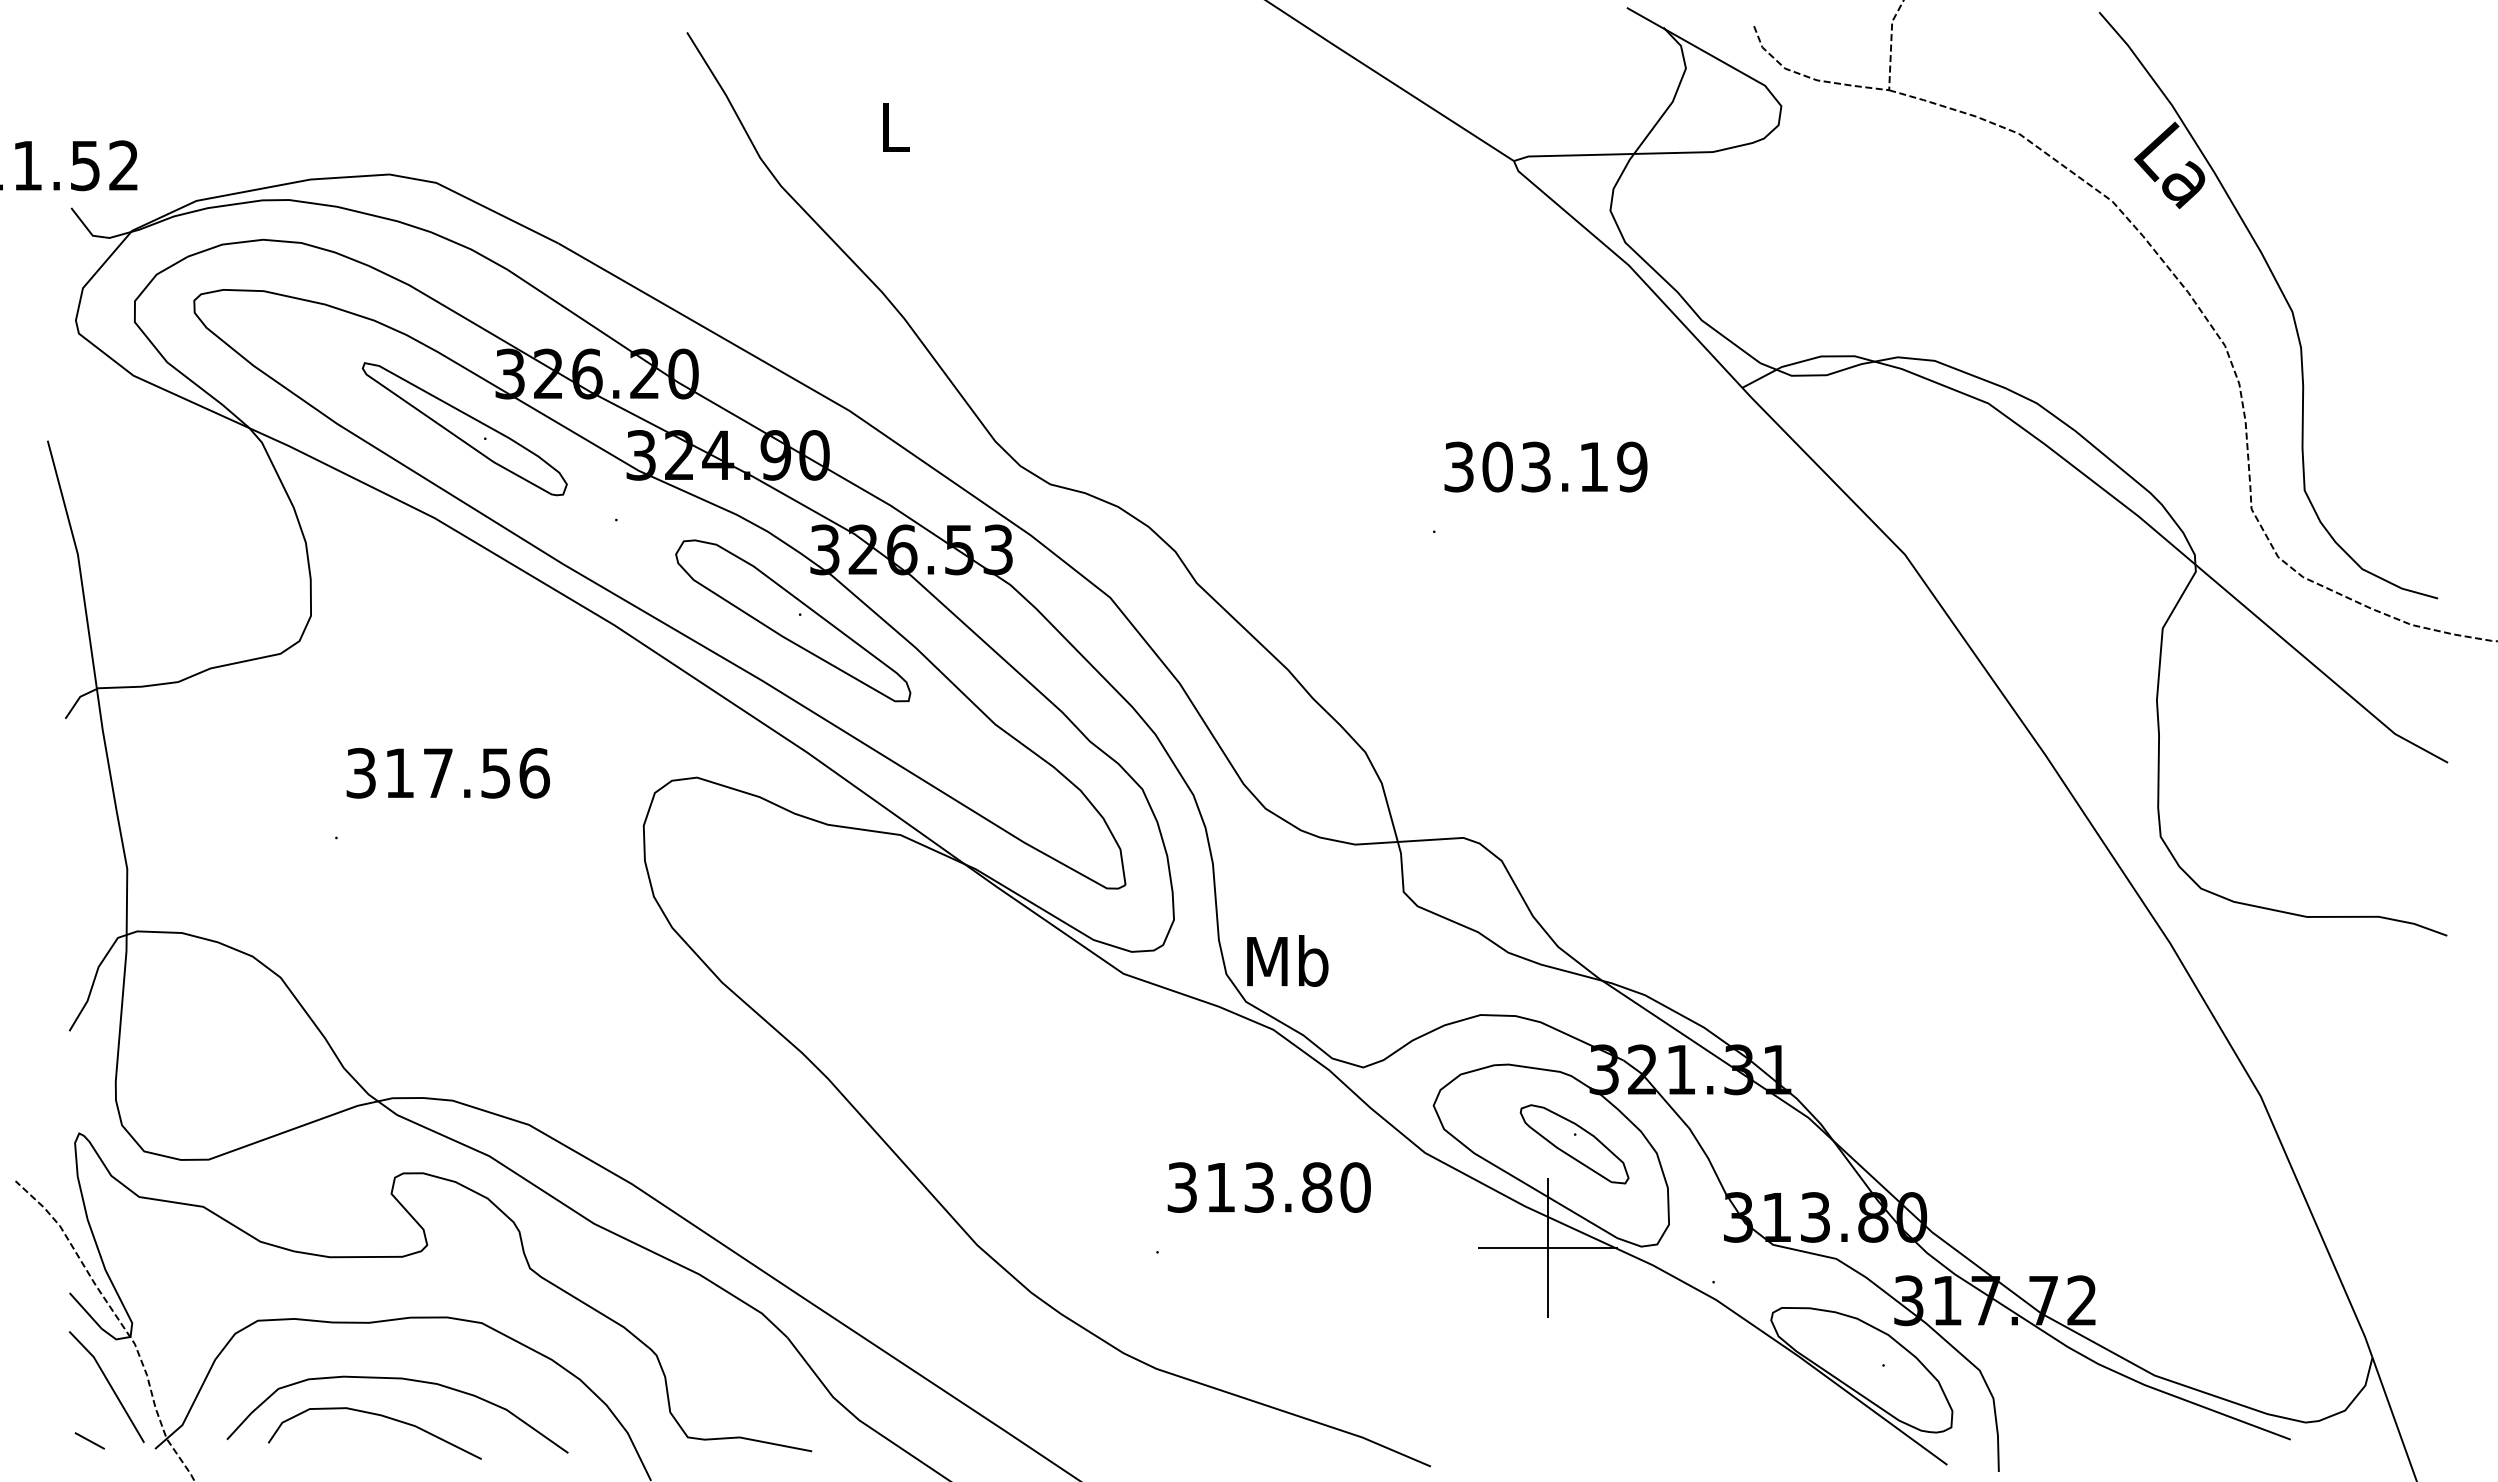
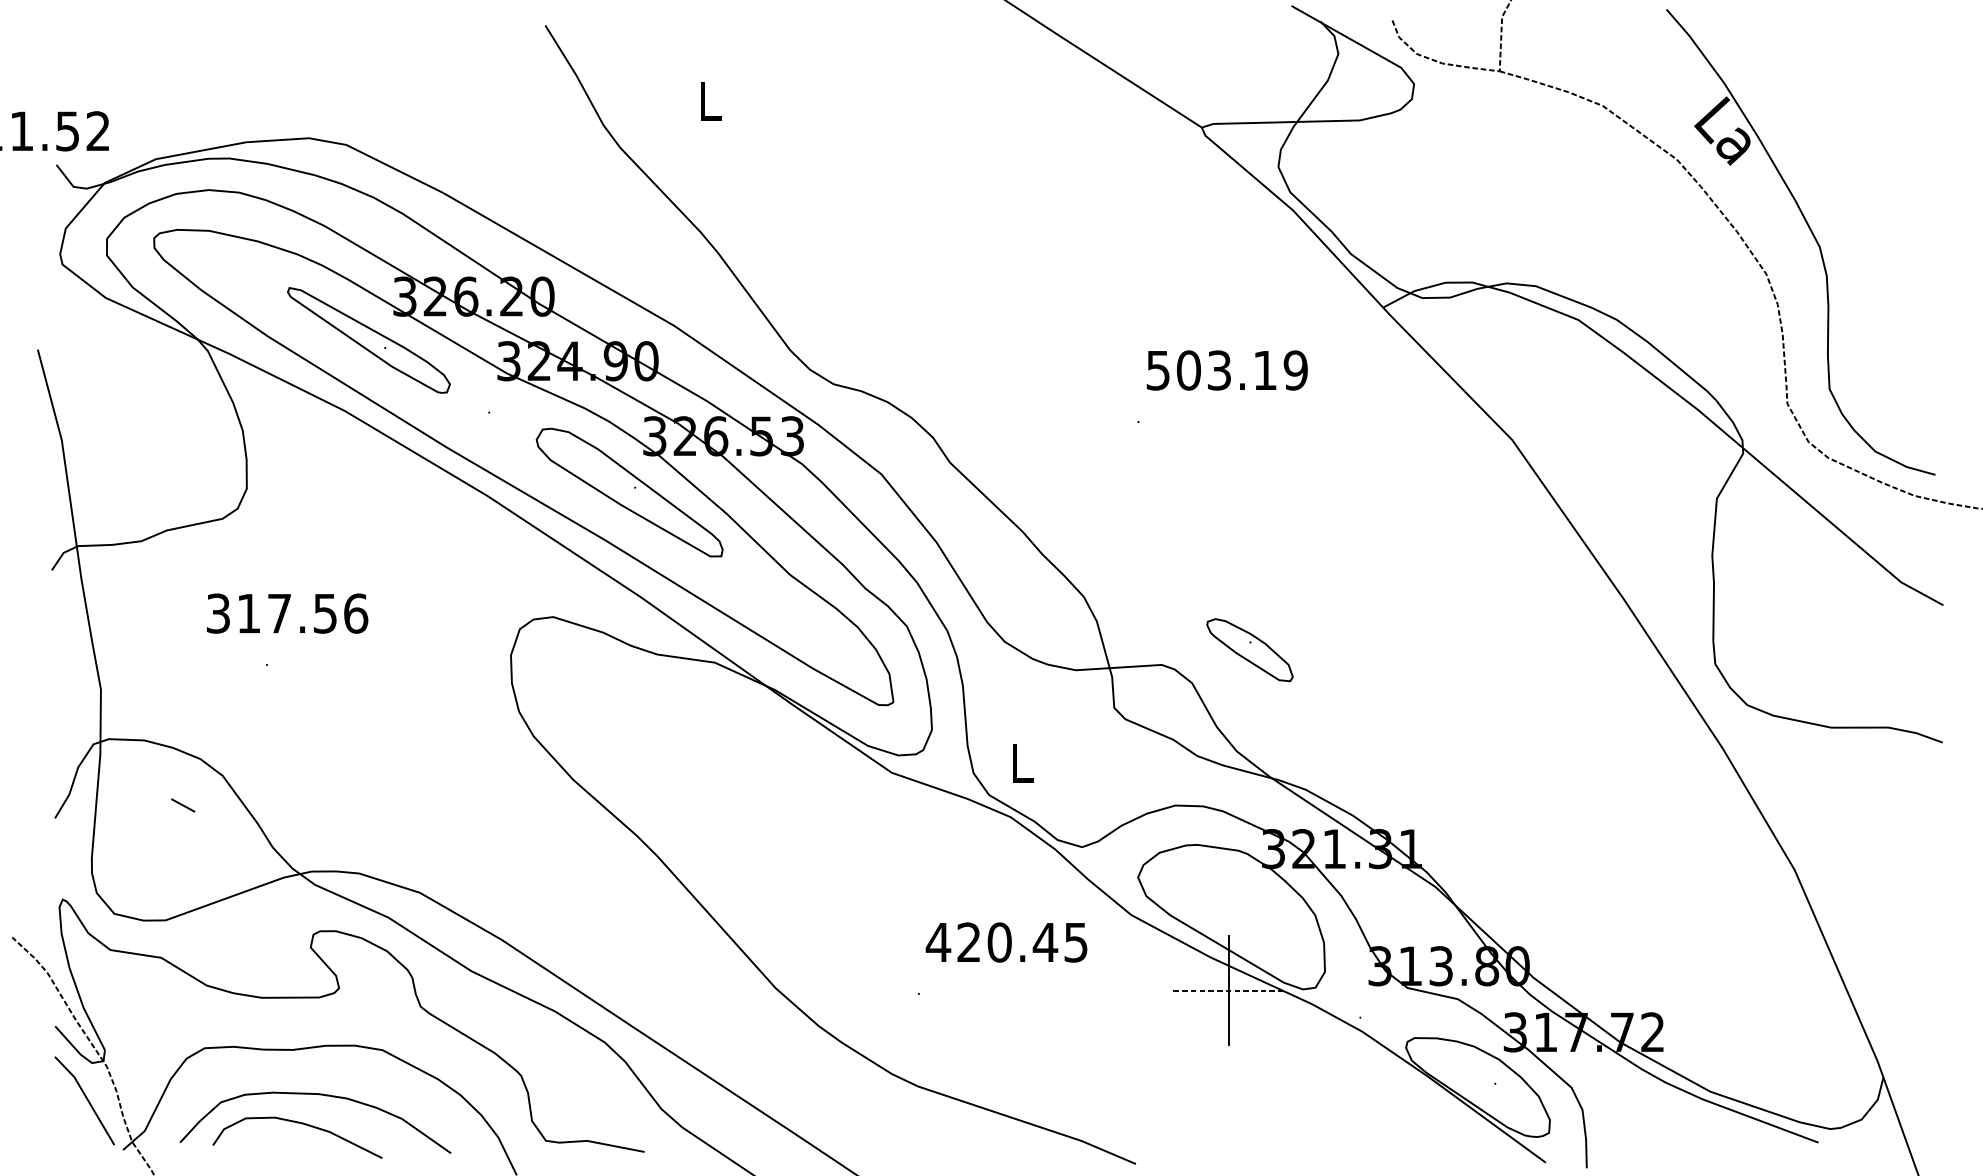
text: (1459, 466) -> (1158, 370), 303.19 -> 503.19
text: (447, 773) -> (286, 613), moved
text: (1287, 960) -> (1022, 762), Mb -> L
part: (1574, 1144) -> (1249, 650), moved
text: (1268, 1187) -> (1006, 942), 313.80 -> 420.45
line: (1548, 1248) -> (1229, 990), solid -> dashed
line: (89, 1440) -> (182, 805), moved

